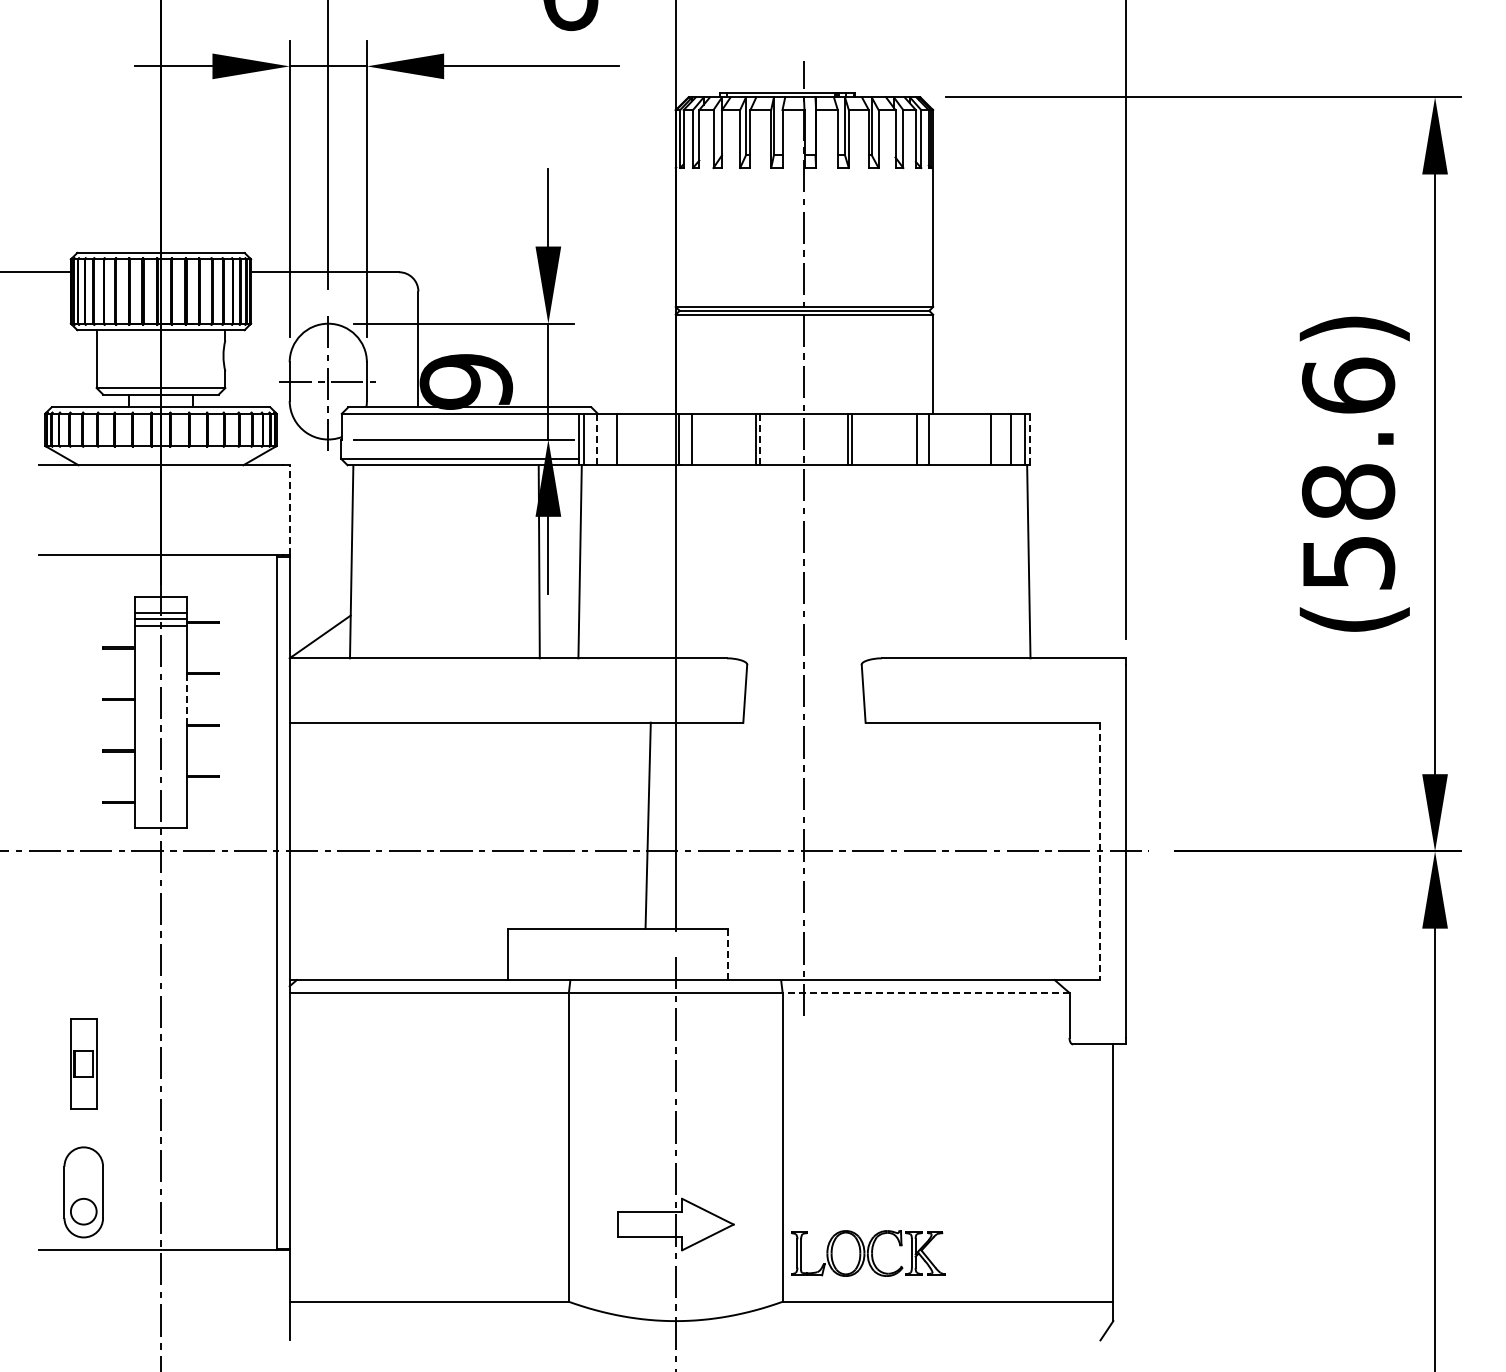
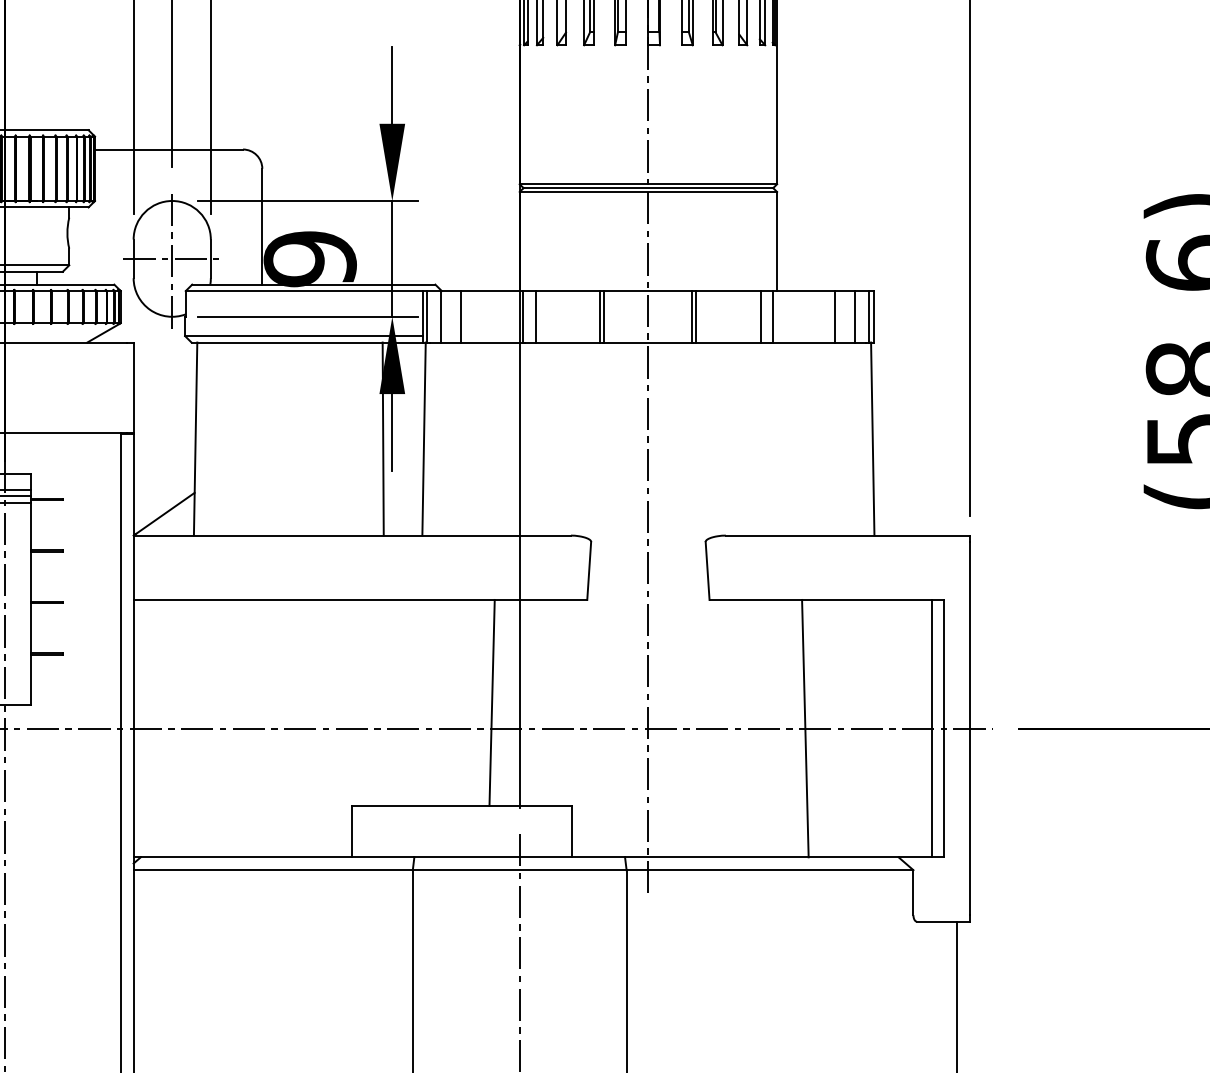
line: (597, 439) -> (441, 316), dashed -> solid
line: (760, 439) -> (604, 316), dashed -> solid
line: (1029, 439) -> (873, 316), dashed -> solid
line: (289, 509) -> (133, 386), dashed -> solid
line: (186, 700) -> (30, 577), dashed -> solid
line: (961, 851) -> (805, 728), added
line: (1087, 851) -> (931, 728), added
line: (1100, 851) -> (944, 728), dashed -> solid
line: (728, 954) -> (572, 831), dashed -> solid
line: (925, 992) -> (769, 869), dashed -> solid

